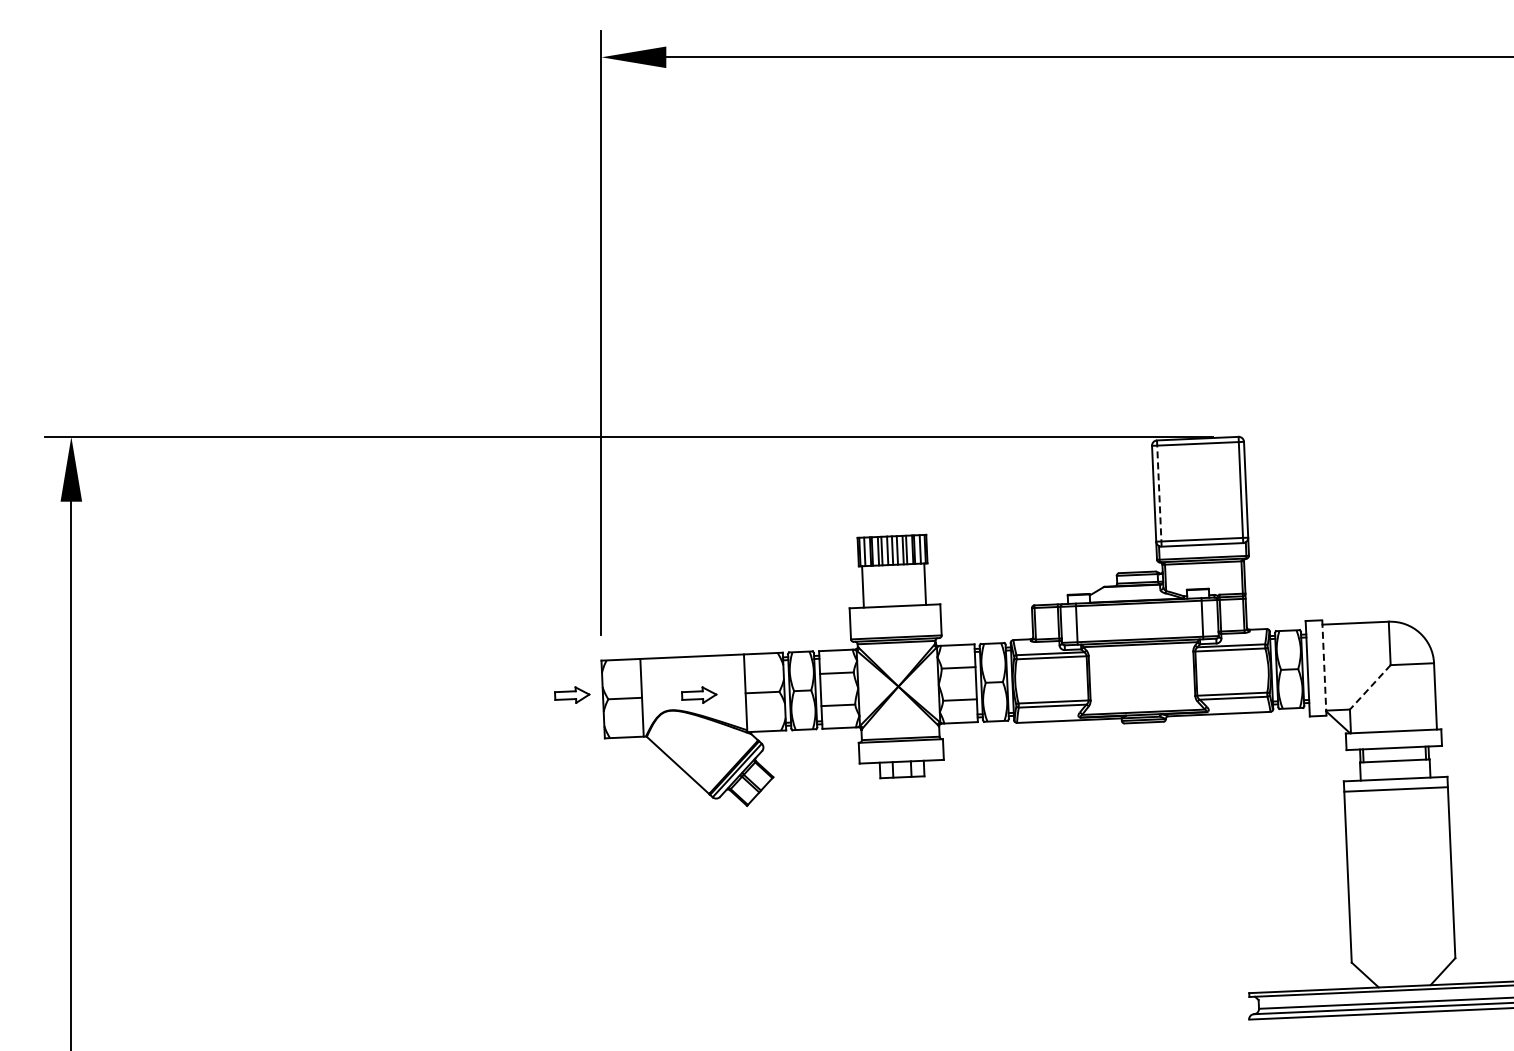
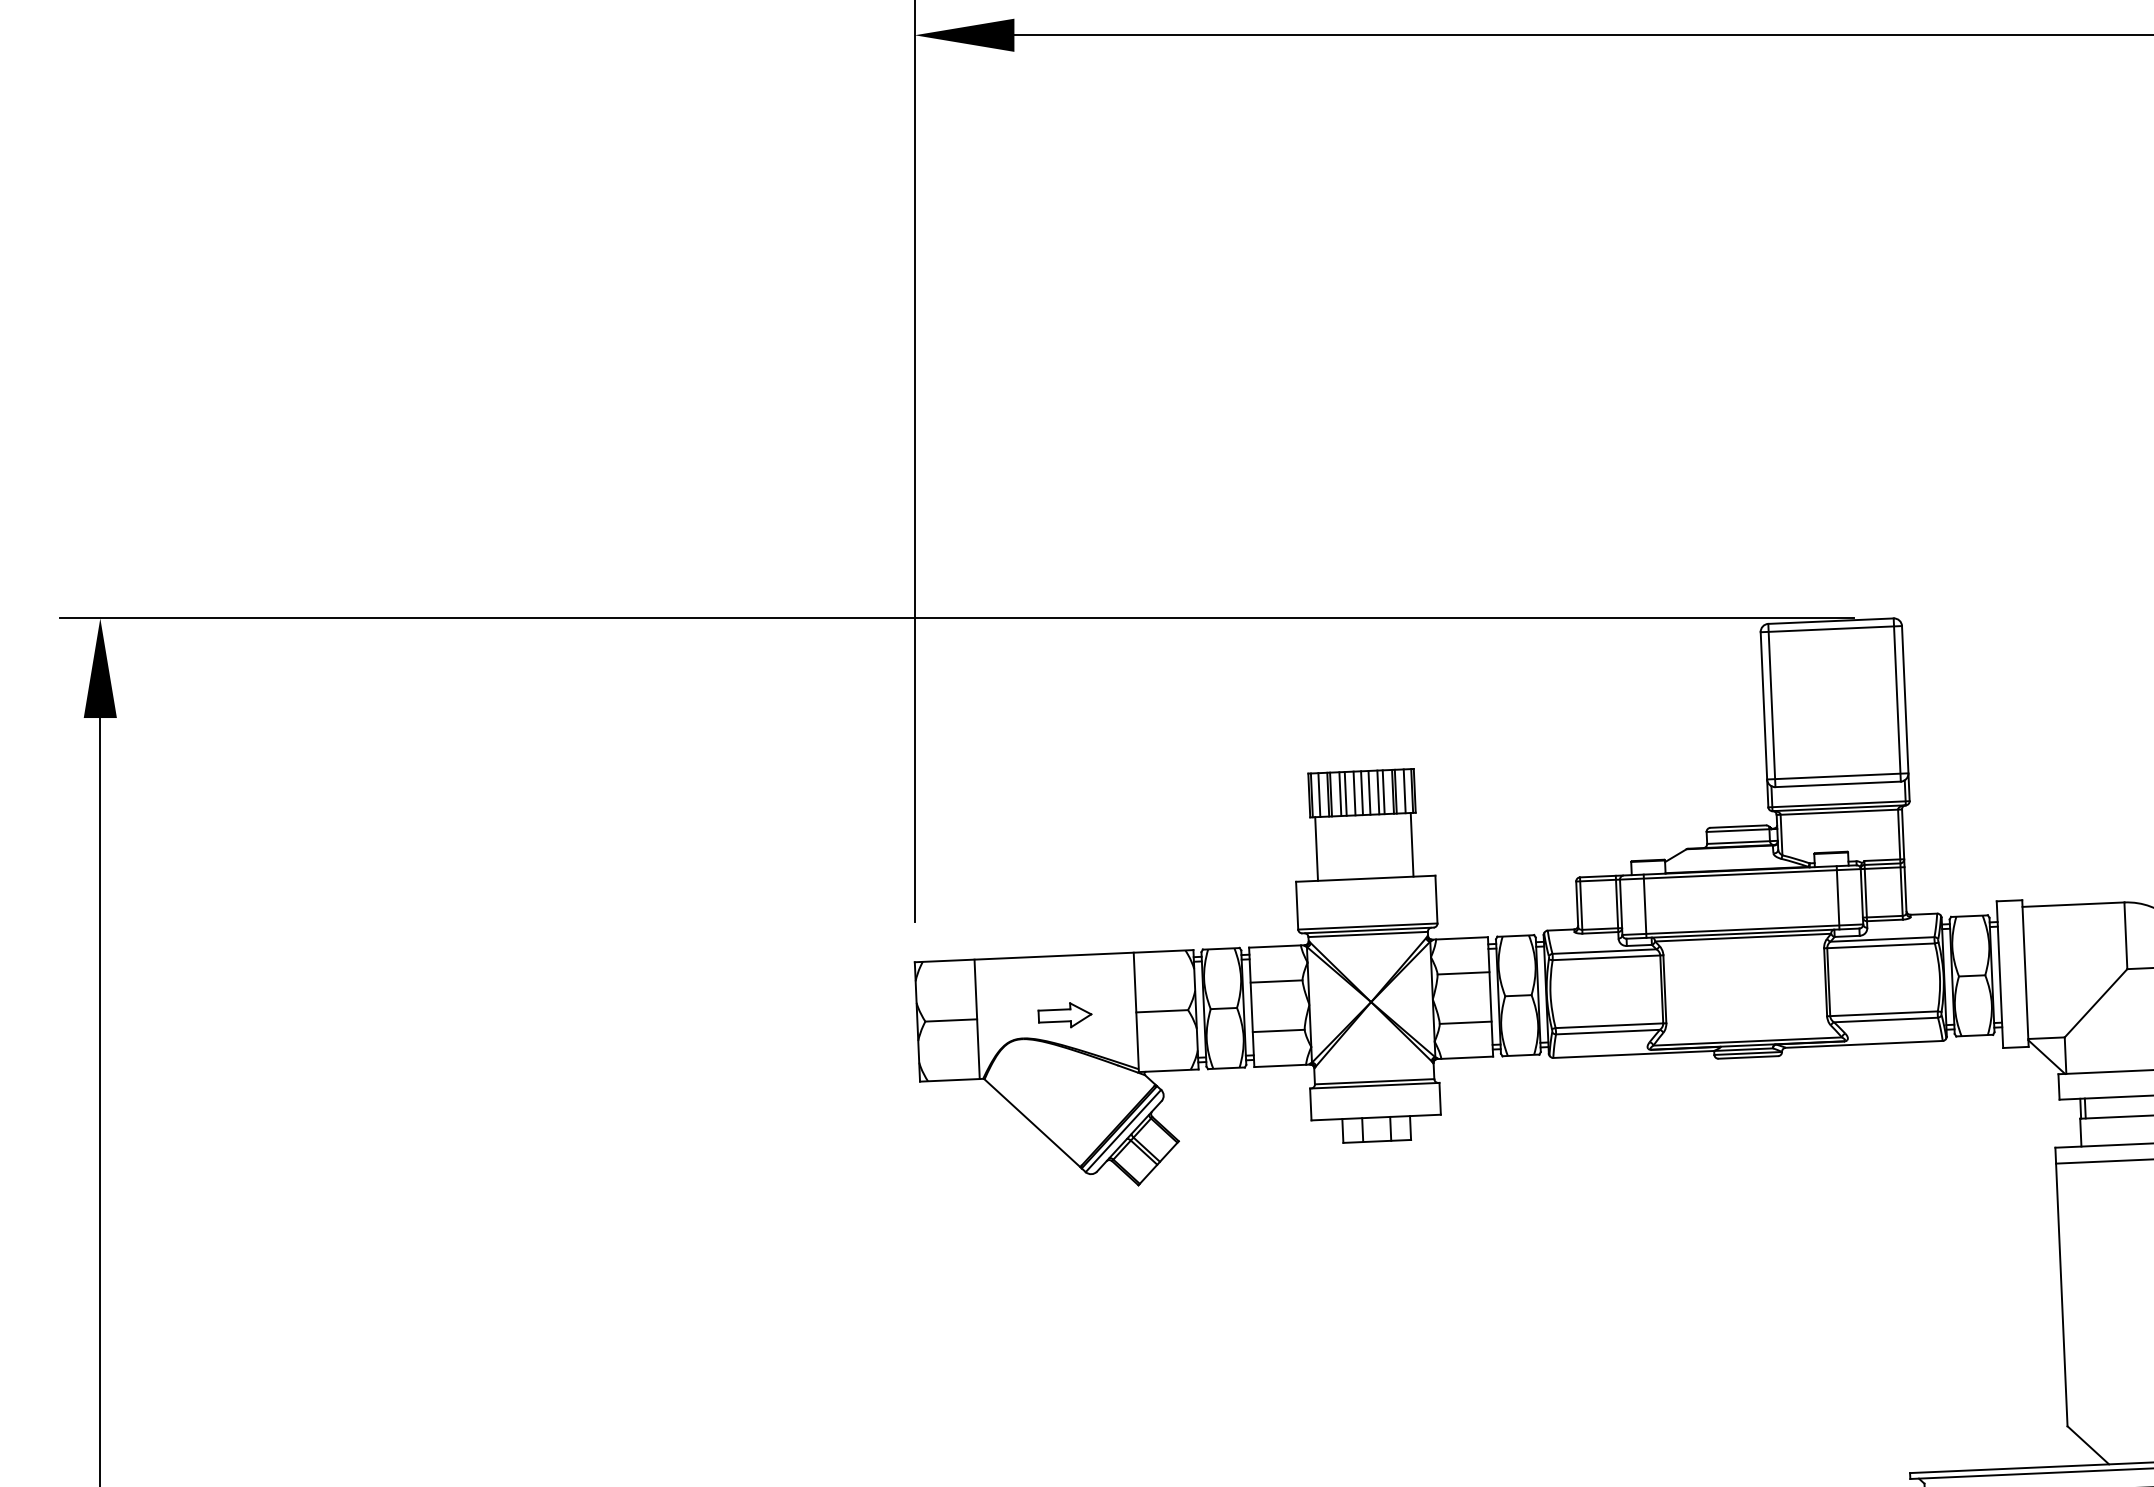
line: (1159, 494) -> (1772, 706), dashed -> solid
line: (1324, 668) -> (2025, 974), dashed -> solid
line: (1369, 687) -> (2094, 1003), dashed -> solid
part: (572, 694) -> (870, 1014), removed

